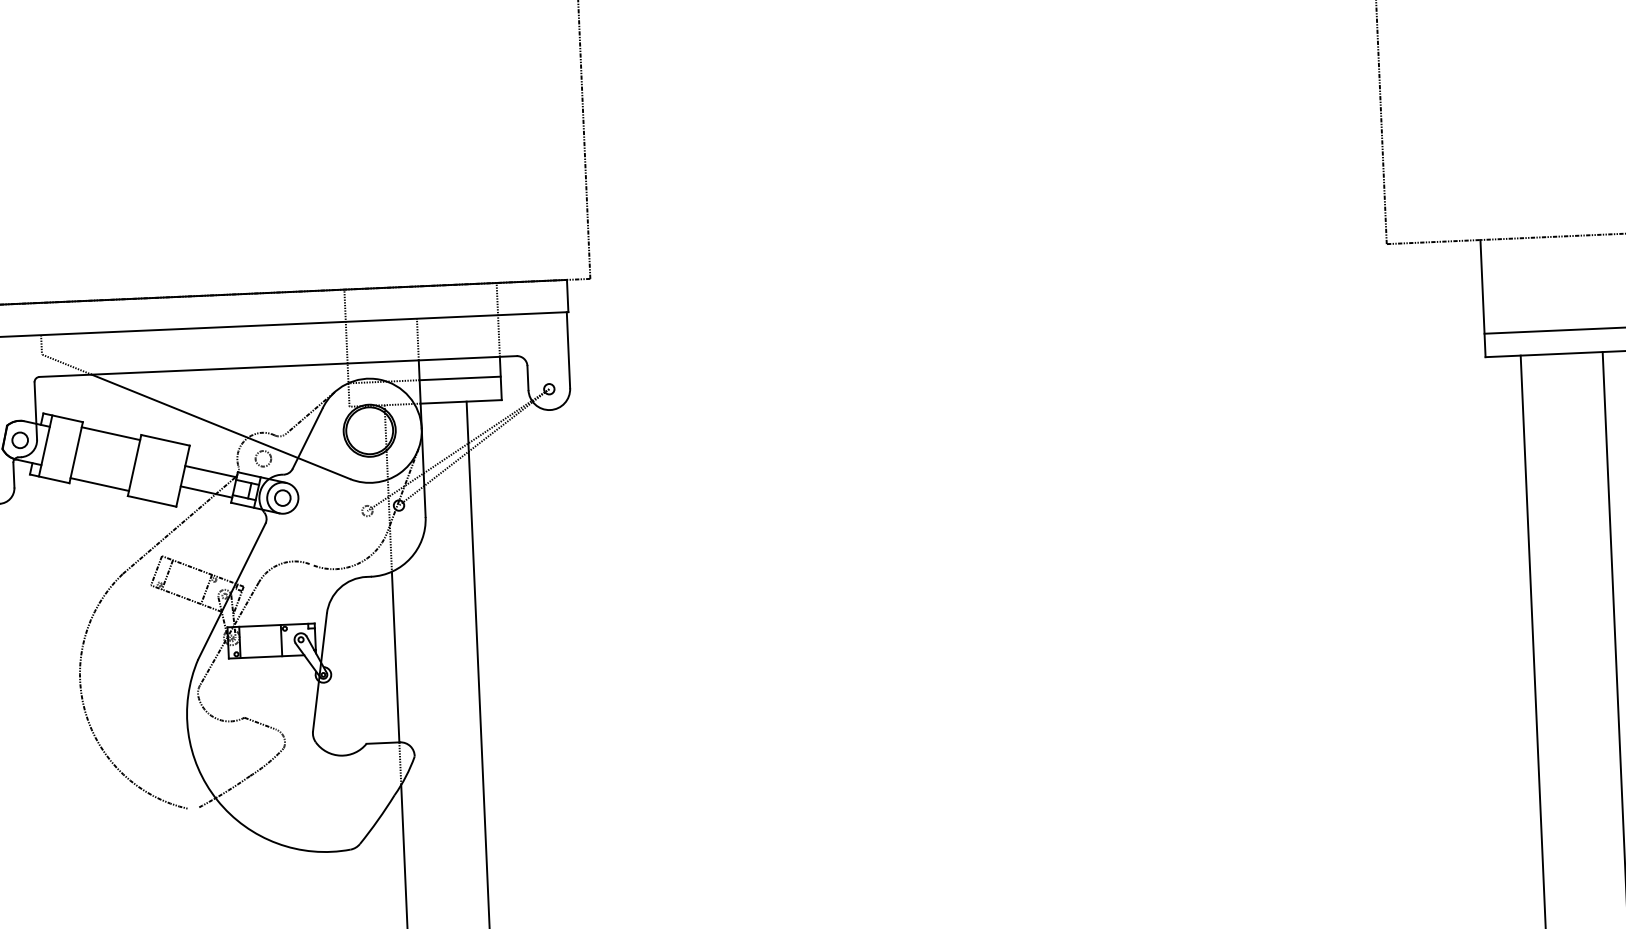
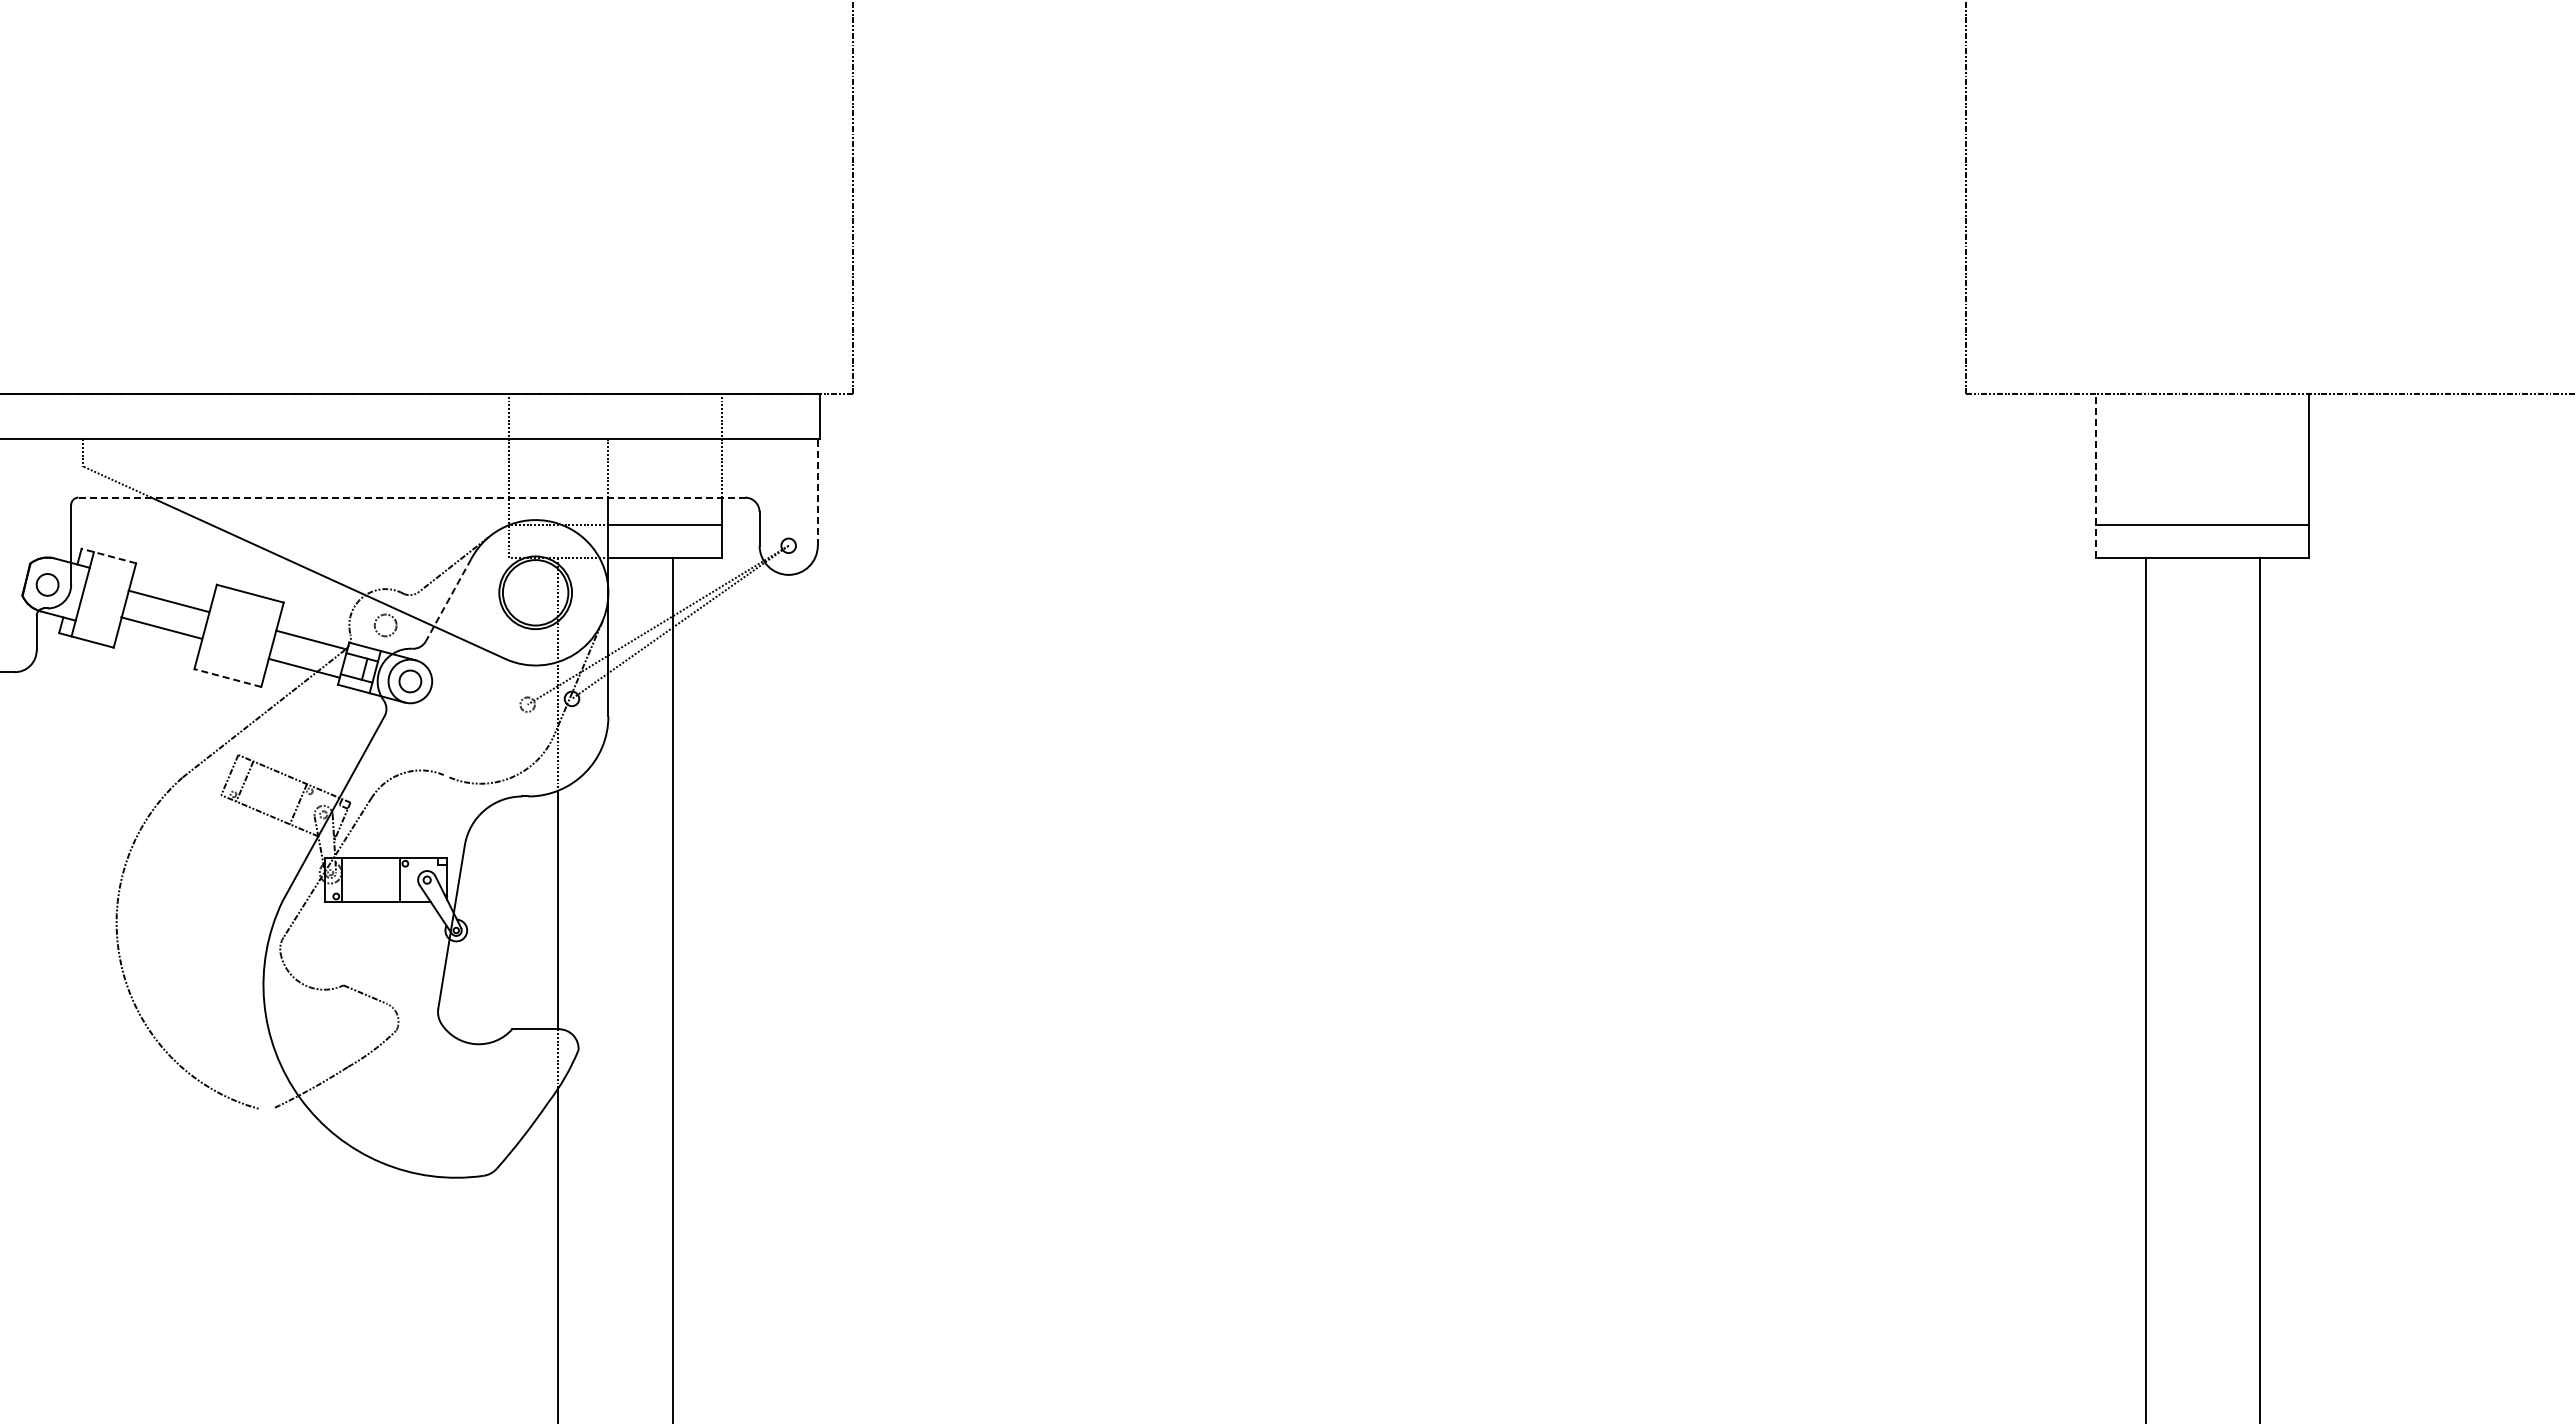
line: (1483, 298) -> (2096, 476), solid -> dashed
line: (568, 350) -> (817, 492), solid -> dashed
line: (278, 366) -> (412, 497), solid -> dashed
line: (62, 417) -> (108, 555), solid -> dashed
line: (110, 433) -> (161, 627), moved
line: (307, 439) -> (448, 600), solid -> dashed
line: (99, 484) -> (168, 601), moved
line: (151, 501) -> (227, 678), solid -> dashed

